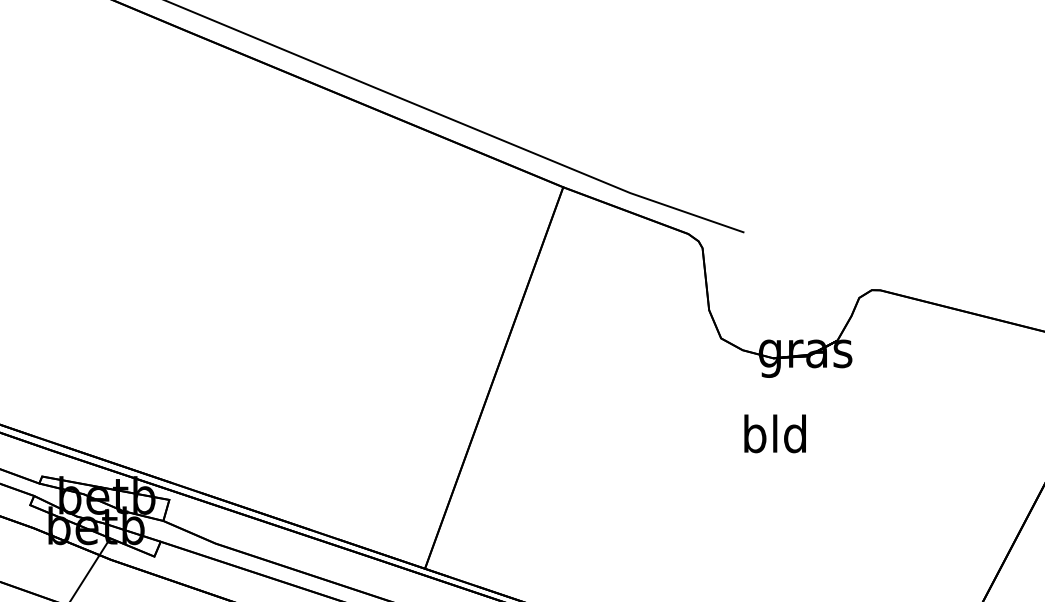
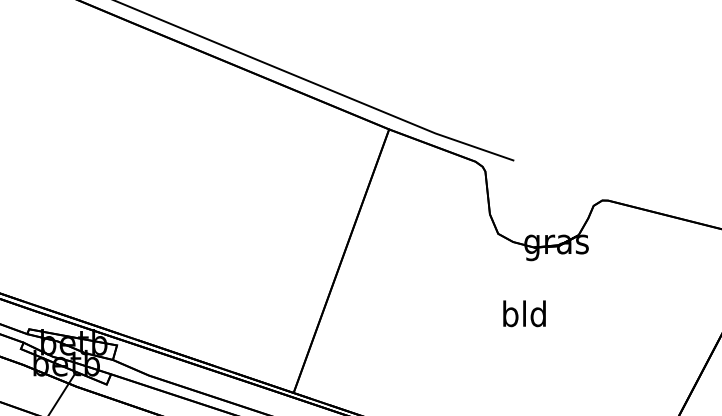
text: (775, 433) -> (524, 313), moved

